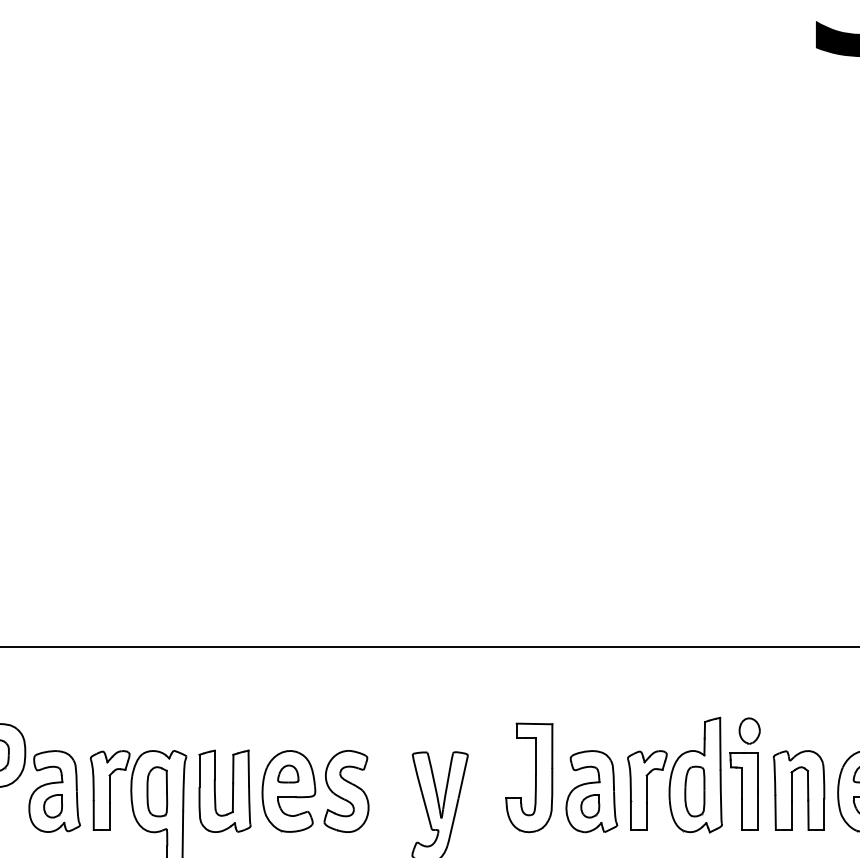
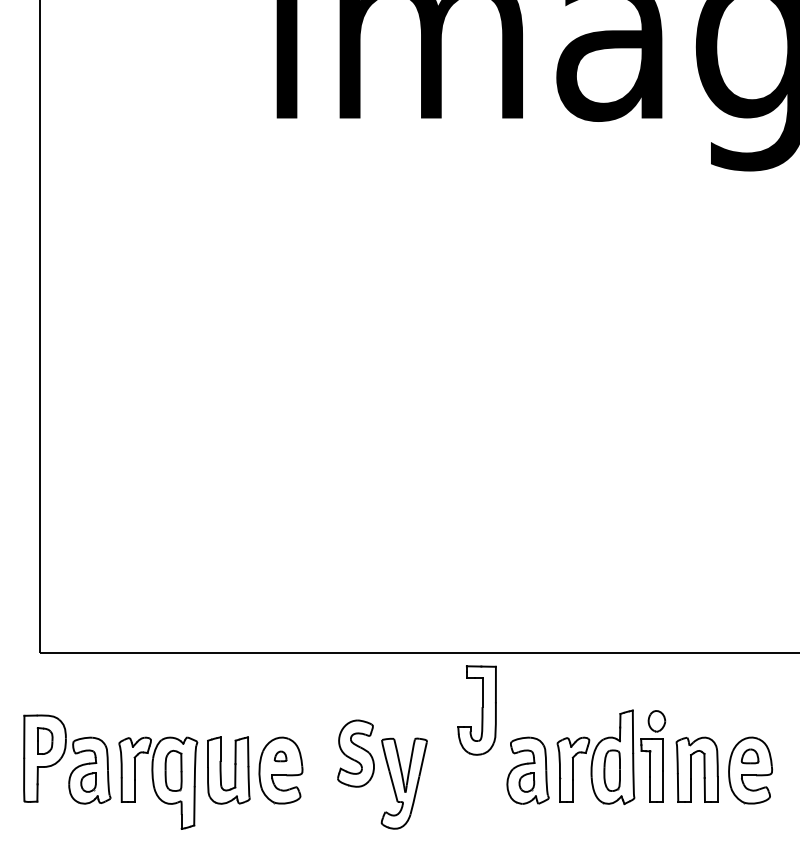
part: (288, 774) -> (280, 756), size x0.7
part: (528, 777) -> (476, 710), moved
part: (345, 791) -> (355, 753), moved

